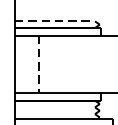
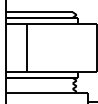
line: (56, 21) -> (40, 12), dashed -> solid
line: (39, 63) -> (26, 47), dashed -> solid

